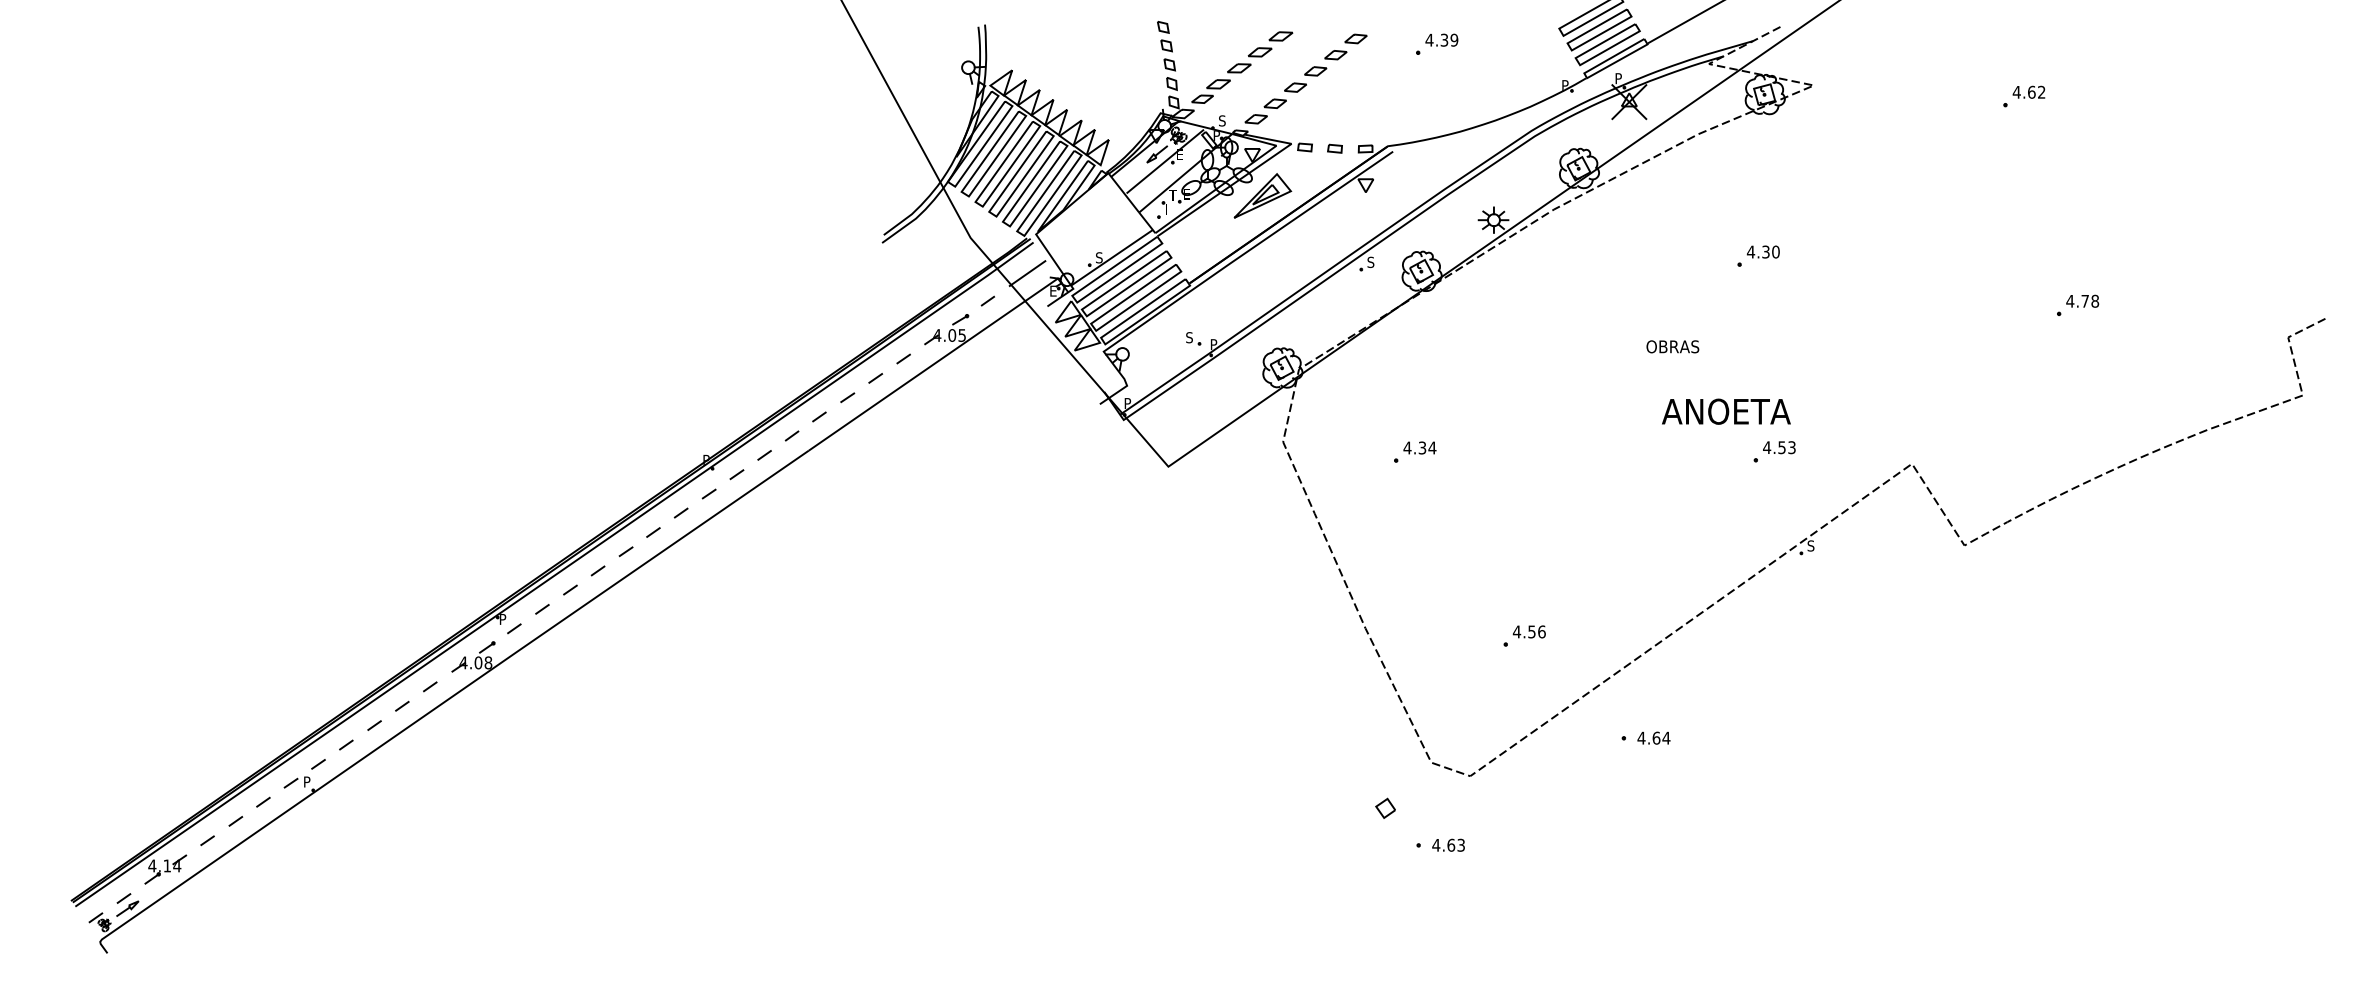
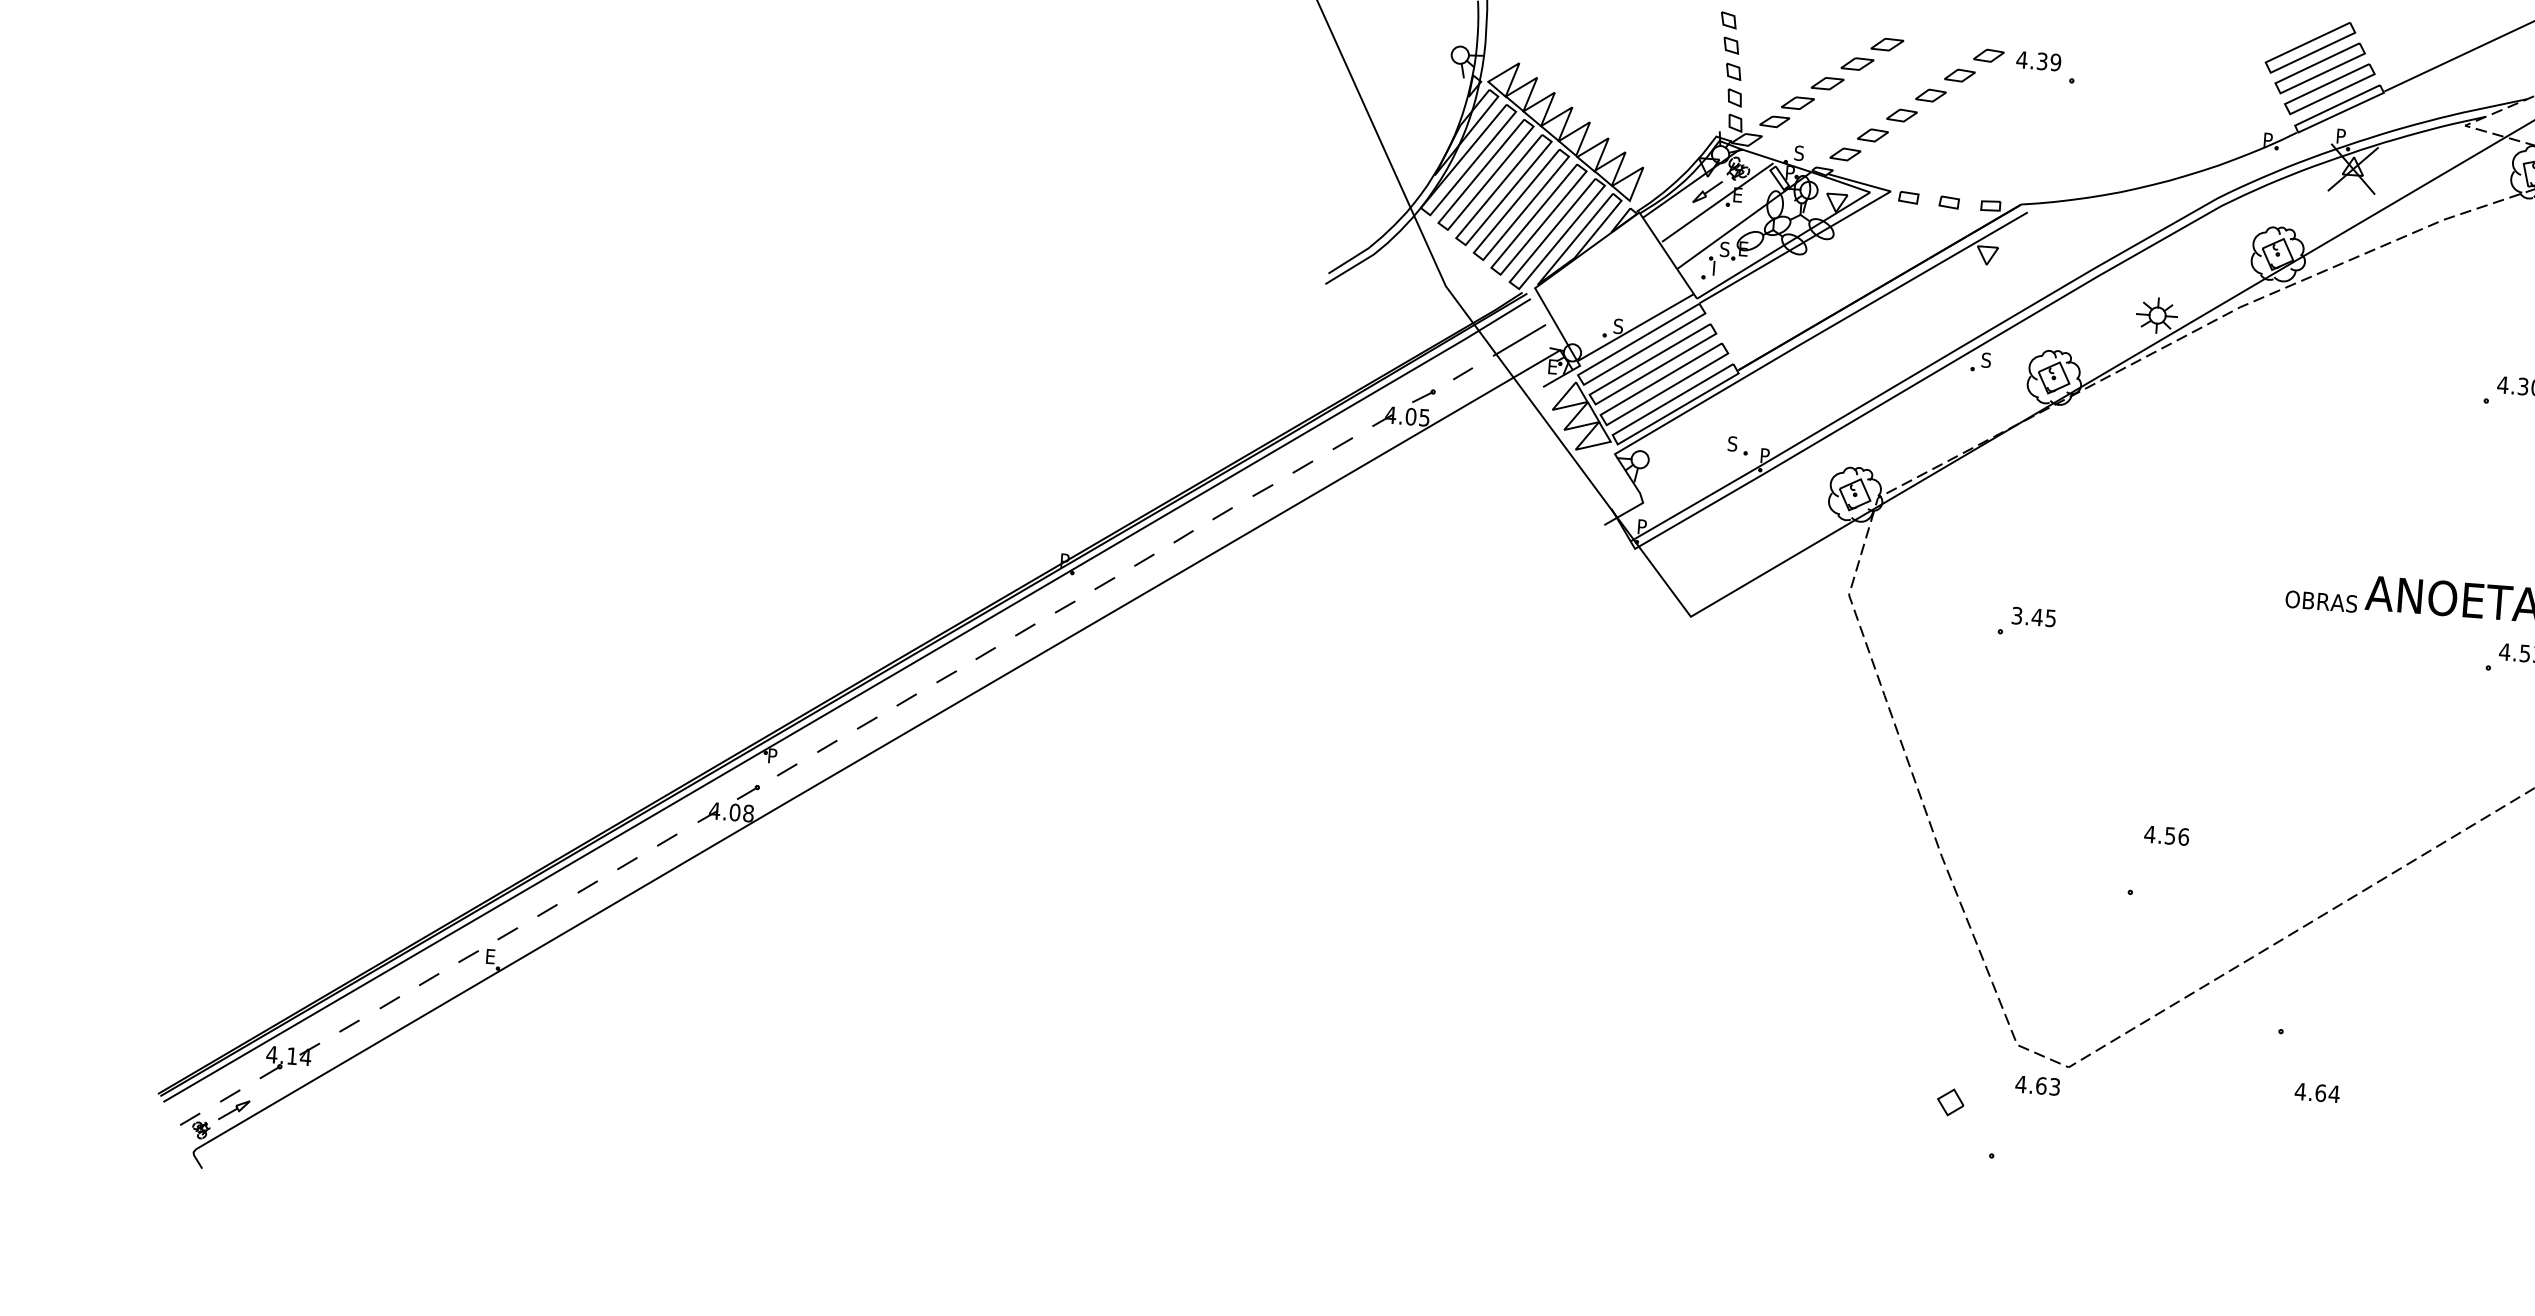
text: (1441, 39) -> (2038, 60), moved
text: (1172, 195) -> (1724, 249), T -> S
part: (1262, 195) -> (1846, 258), removed
text: (1672, 346) -> (2320, 601), moved
text: (1419, 447) -> (2033, 616), 4.34 -> 3.45
text: (1528, 631) -> (2165, 834), moved
text: (1653, 737) -> (2316, 1091), moved
text: (307, 781) -> (491, 955), P -> E
text: (1448, 844) -> (2037, 1084), moved

